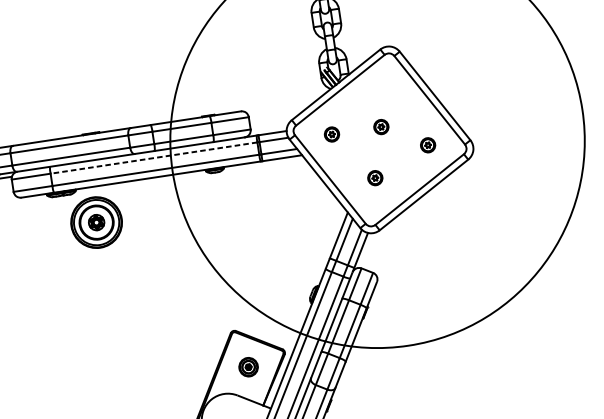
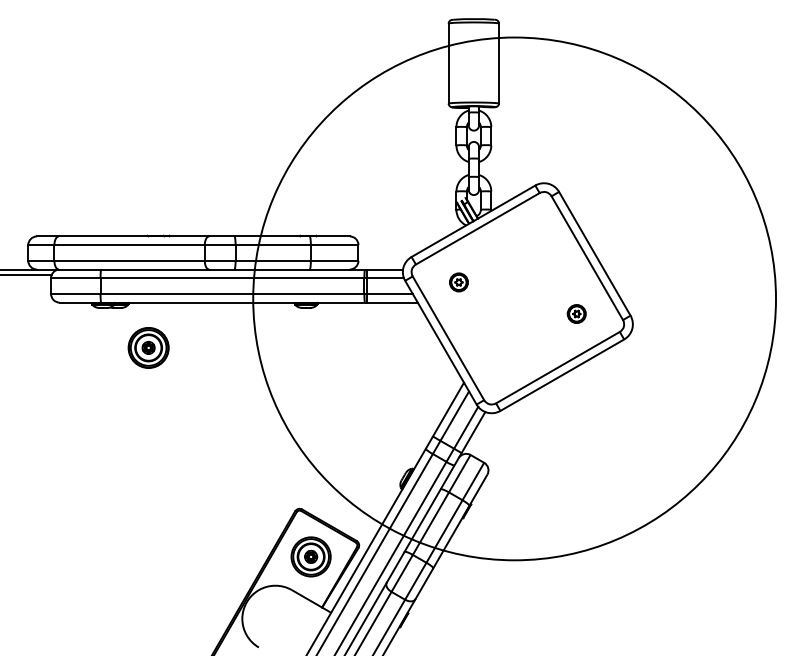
part: (381, 127) -> (521, 282), removed
line: (154, 158) -> (232, 278), dashed -> solid
part: (375, 177) -> (504, 344), removed
part: (96, 222) -> (148, 347), size x0.62
part: (248, 366) -> (310, 556), size x1.67

